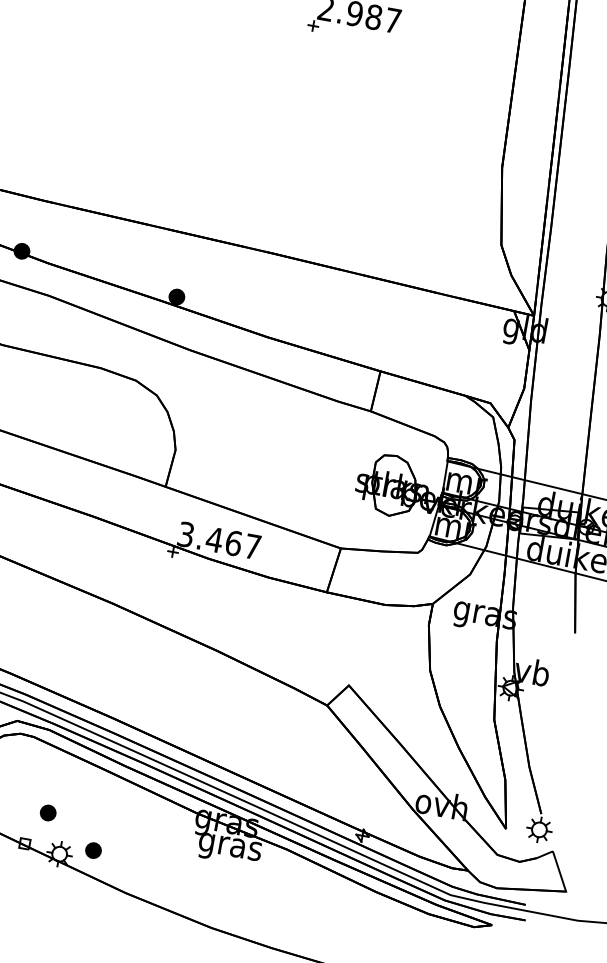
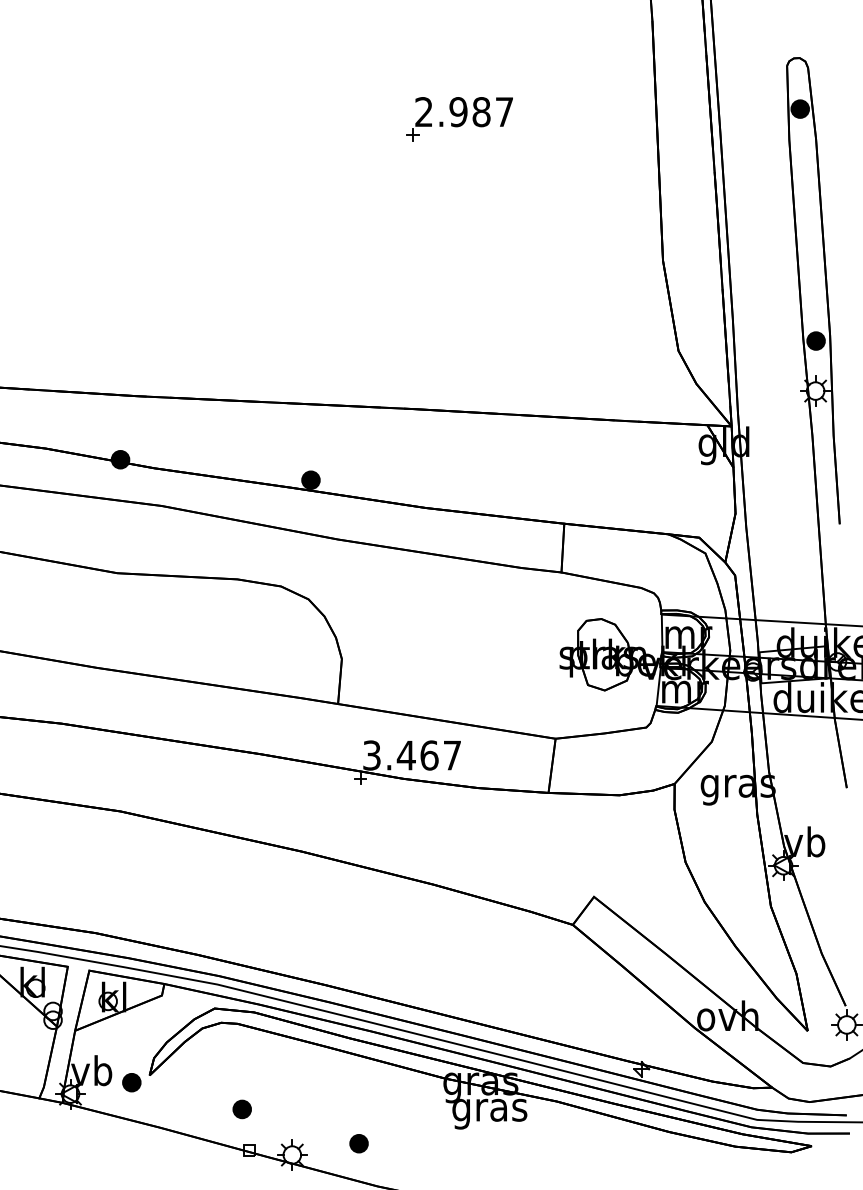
part: (47, 812) -> (241, 1109), moved
part: (93, 850) -> (358, 1143), moved

